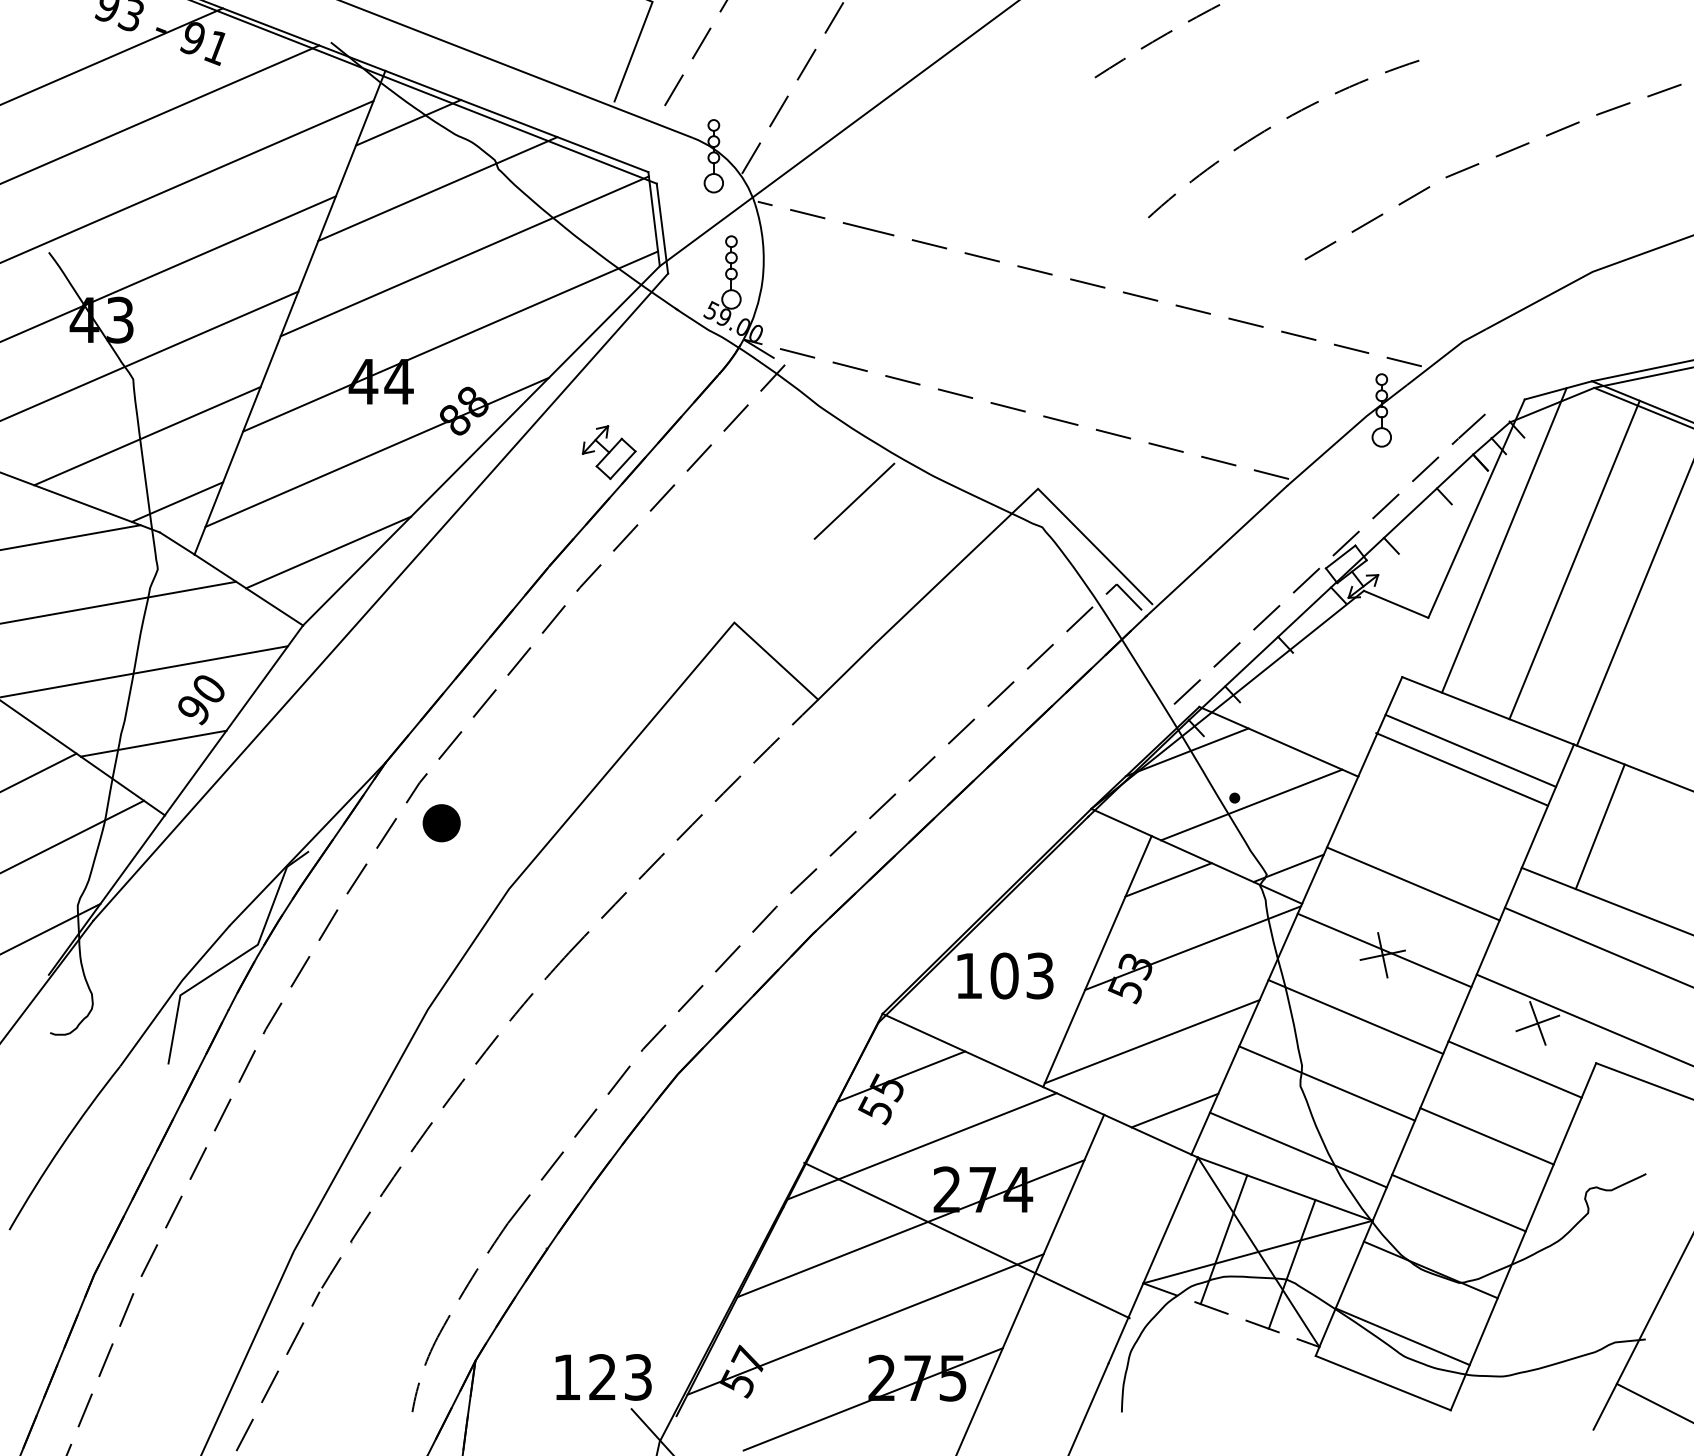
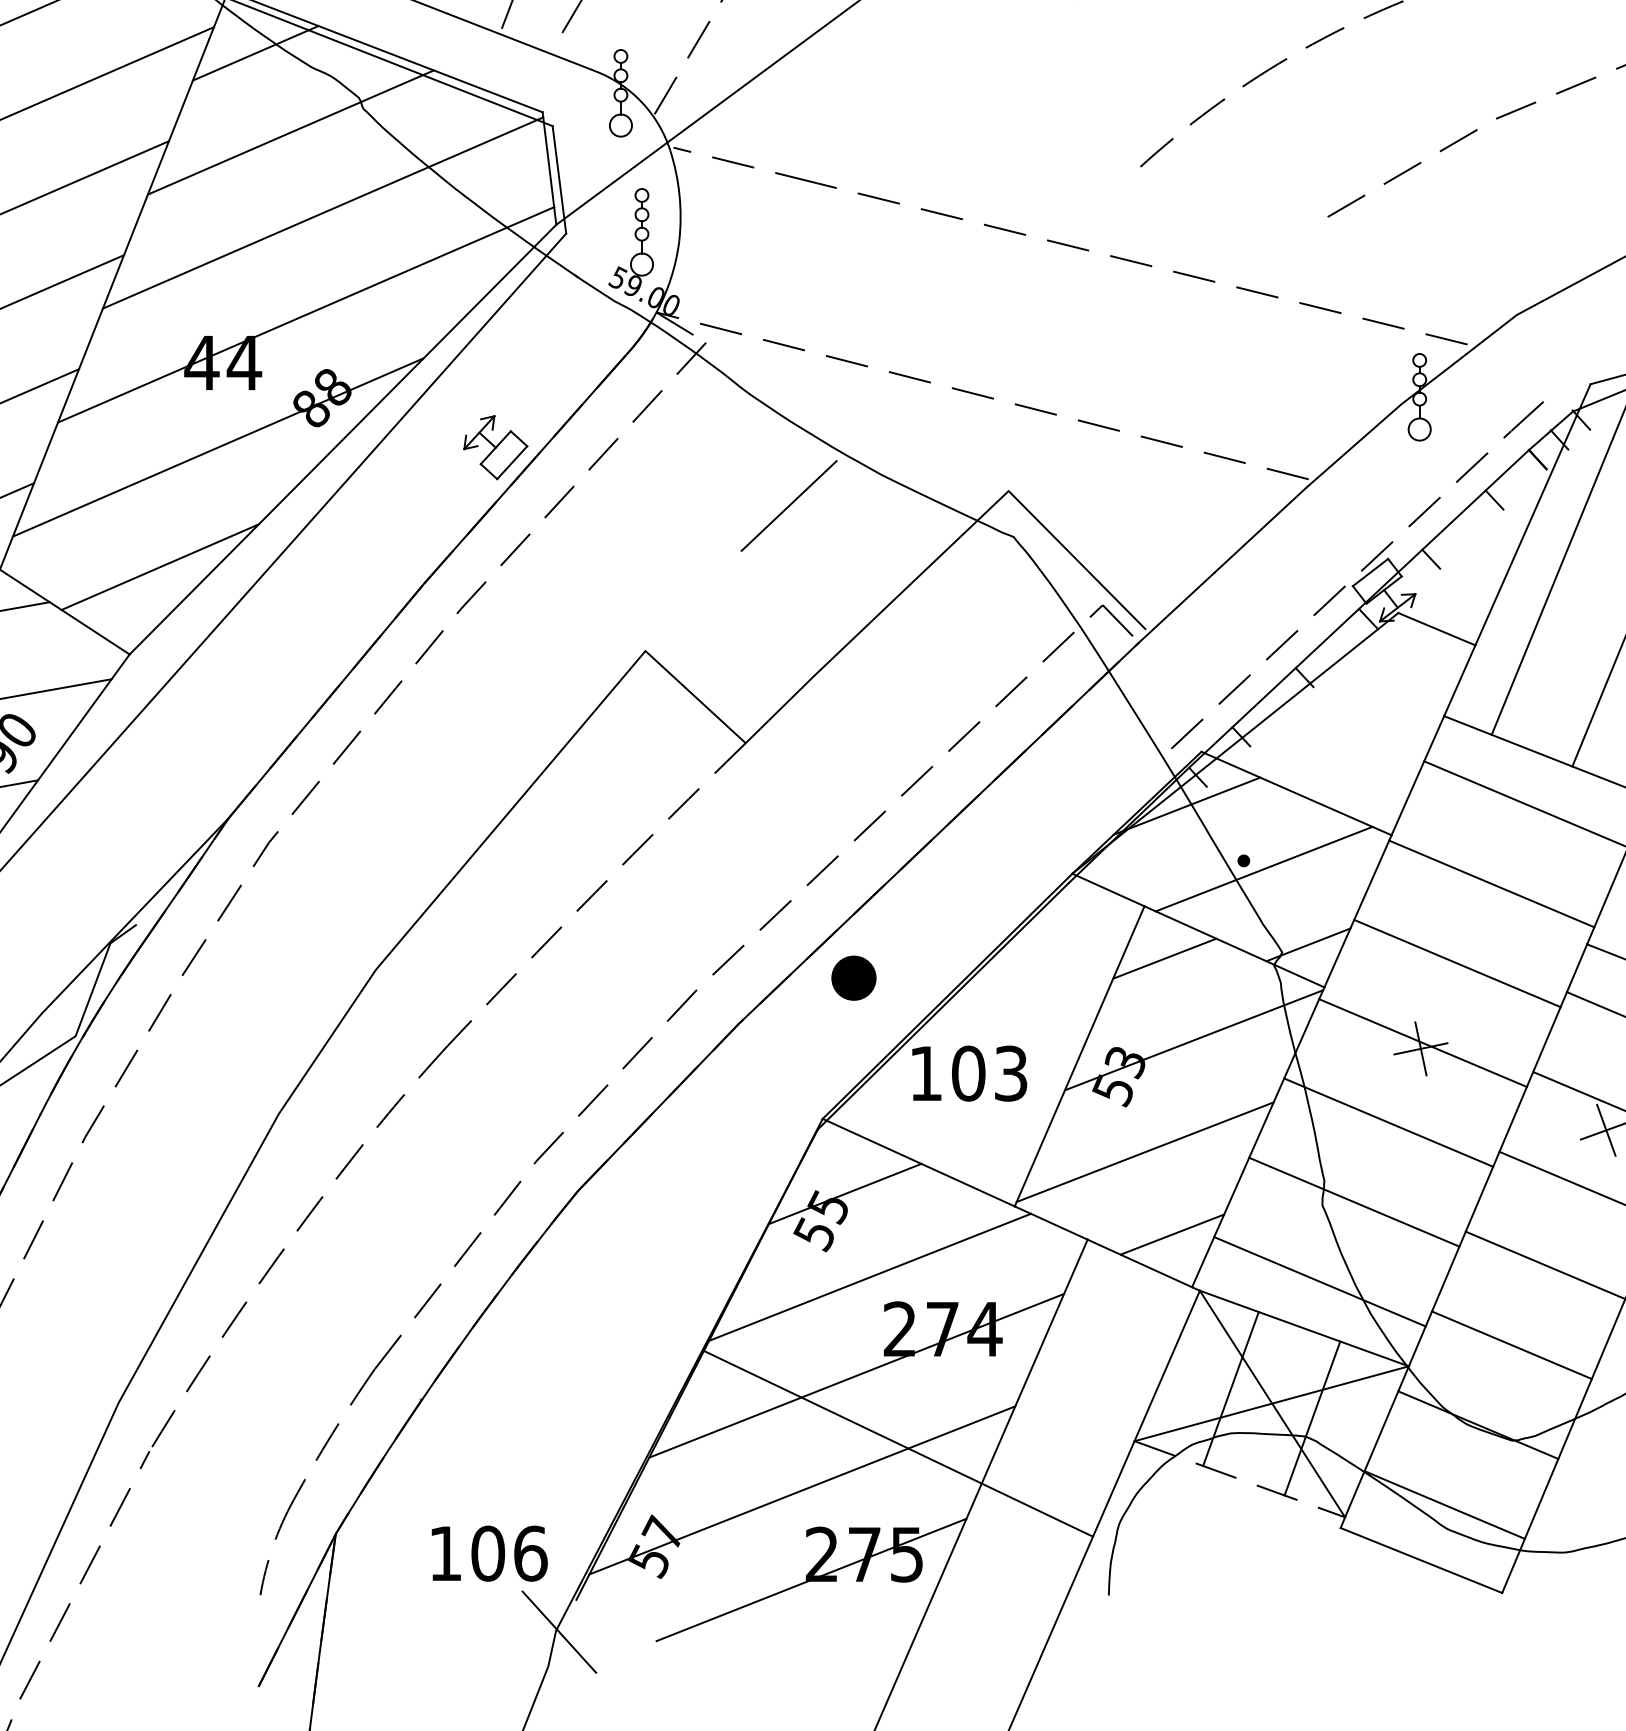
line: (1415, 647) -> (1460, 680), added
line: (1461, 769) -> (1491, 884), moved
part: (441, 823) -> (853, 978), moved
line: (966, 1240) -> (897, 1443), moved
text: (620, 1377) -> (509, 1553), 123 -> 106

